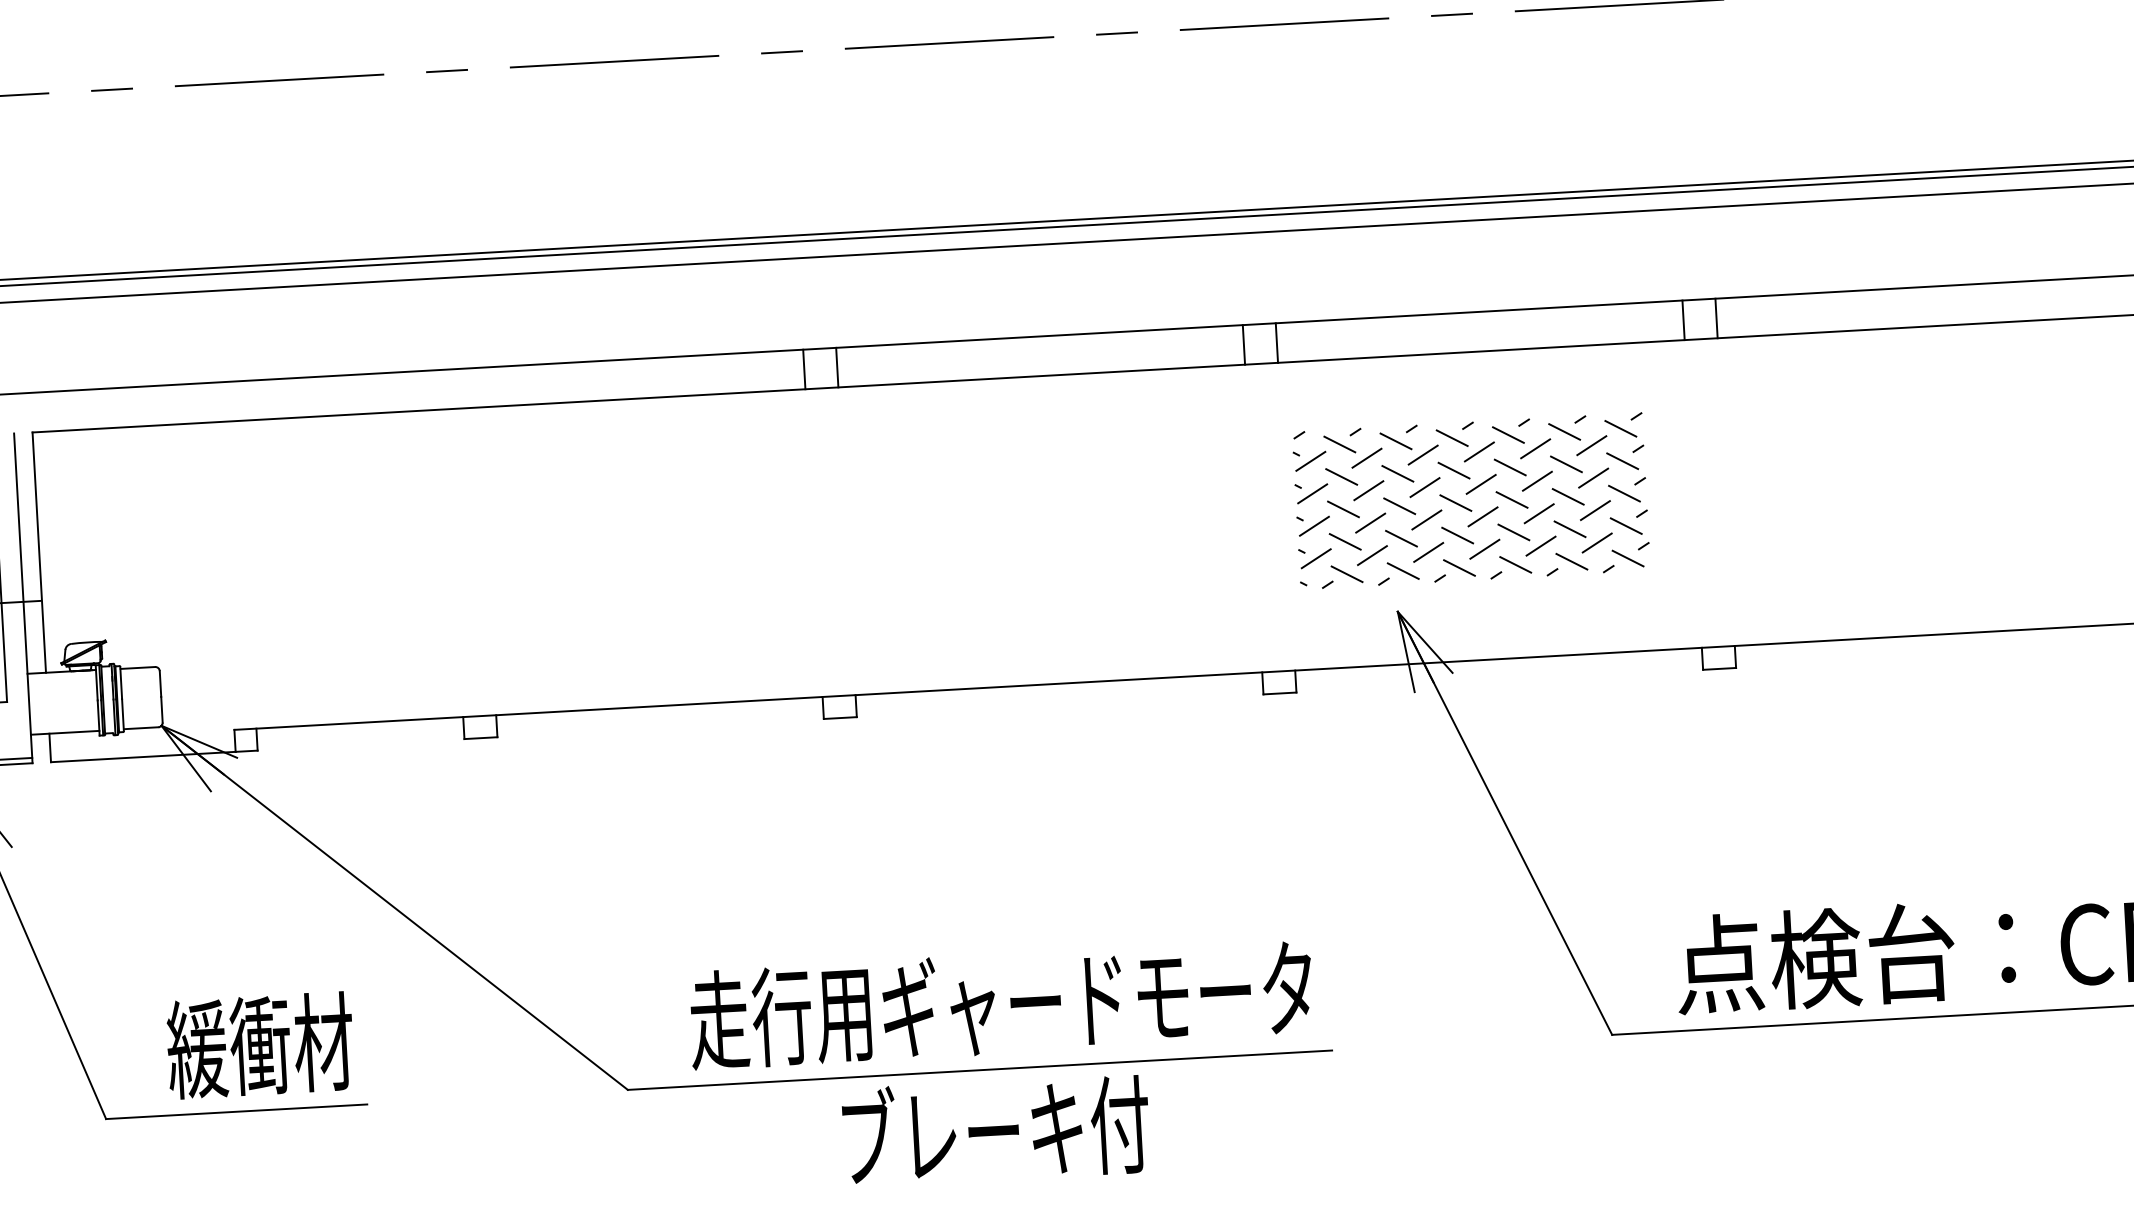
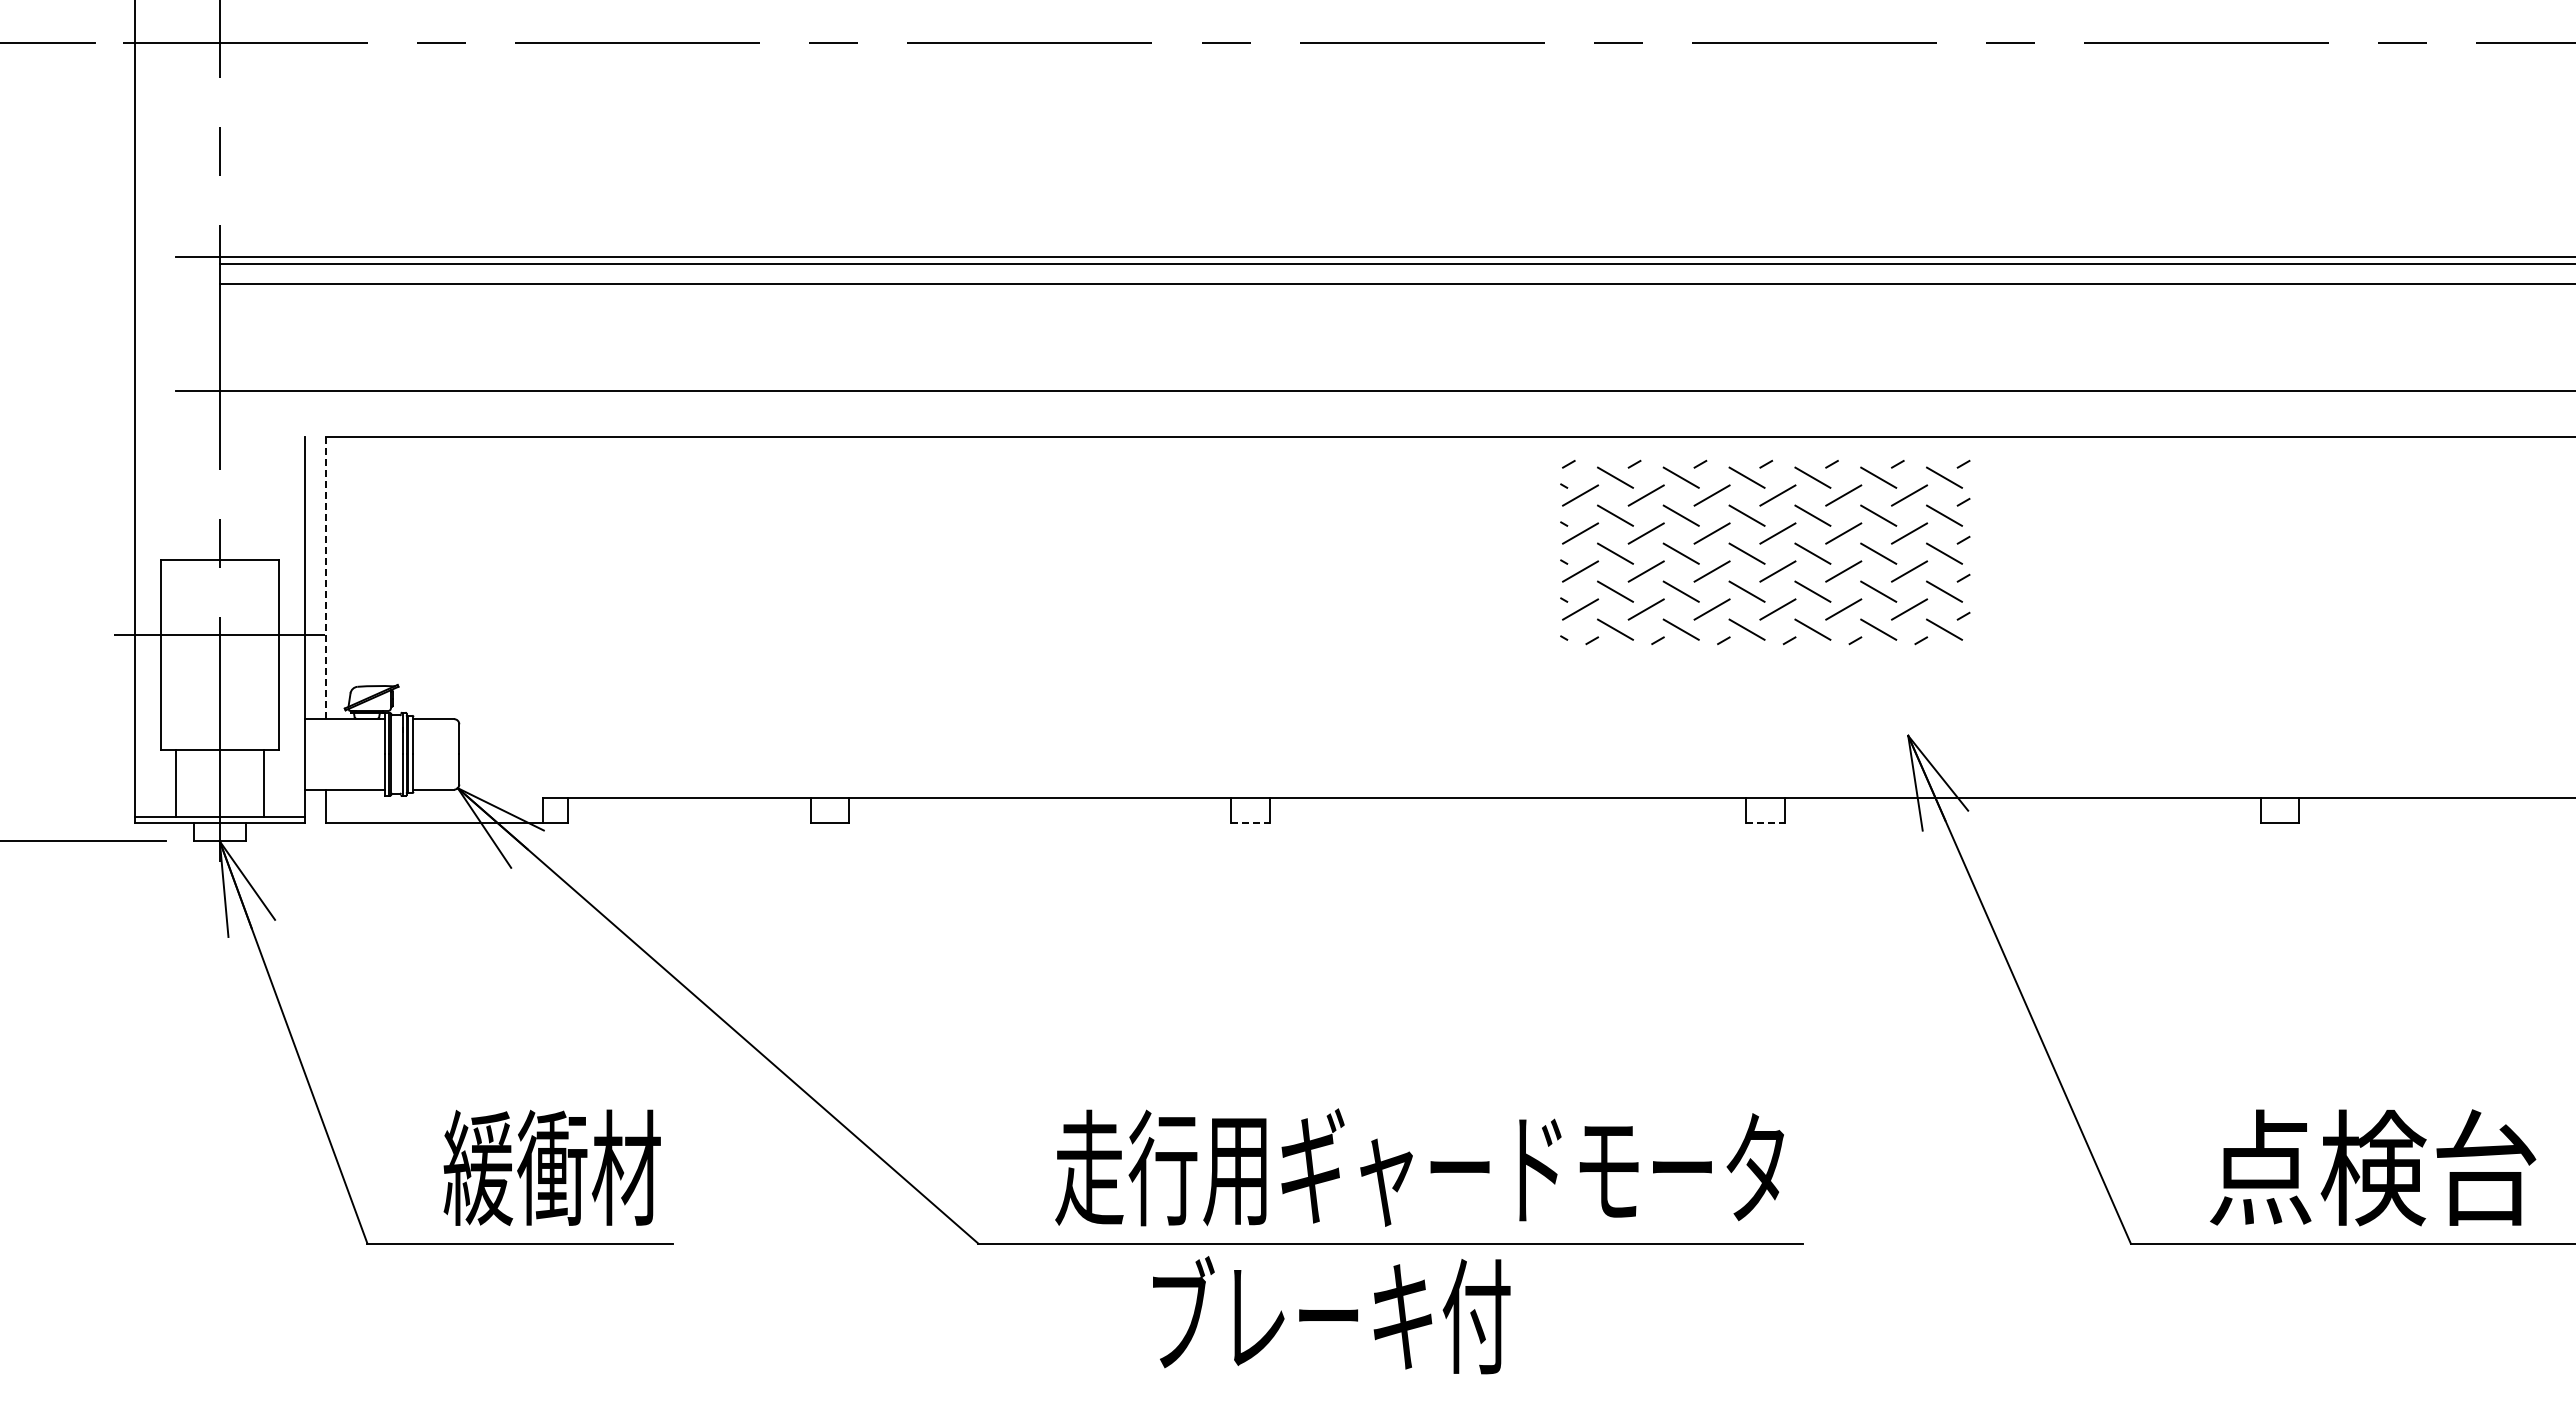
line: (1716, 318) -> (2299, 414), removed
line: (1683, 320) -> (2260, 414), removed
line: (1276, 343) -> (1784, 414), removed
line: (1244, 345) -> (1746, 414), removed
line: (836, 367) -> (1269, 414), removed
line: (804, 369) -> (1231, 414), removed
part: (1467, 494) -> (1761, 544), moved
line: (39, 552) -> (326, 578), solid -> dashed
line: (1280, 693) -> (1765, 823), solid -> dashed
line: (841, 718) -> (1251, 823), solid -> dashed
text: (996, 1130) -> (1331, 1315), moved

